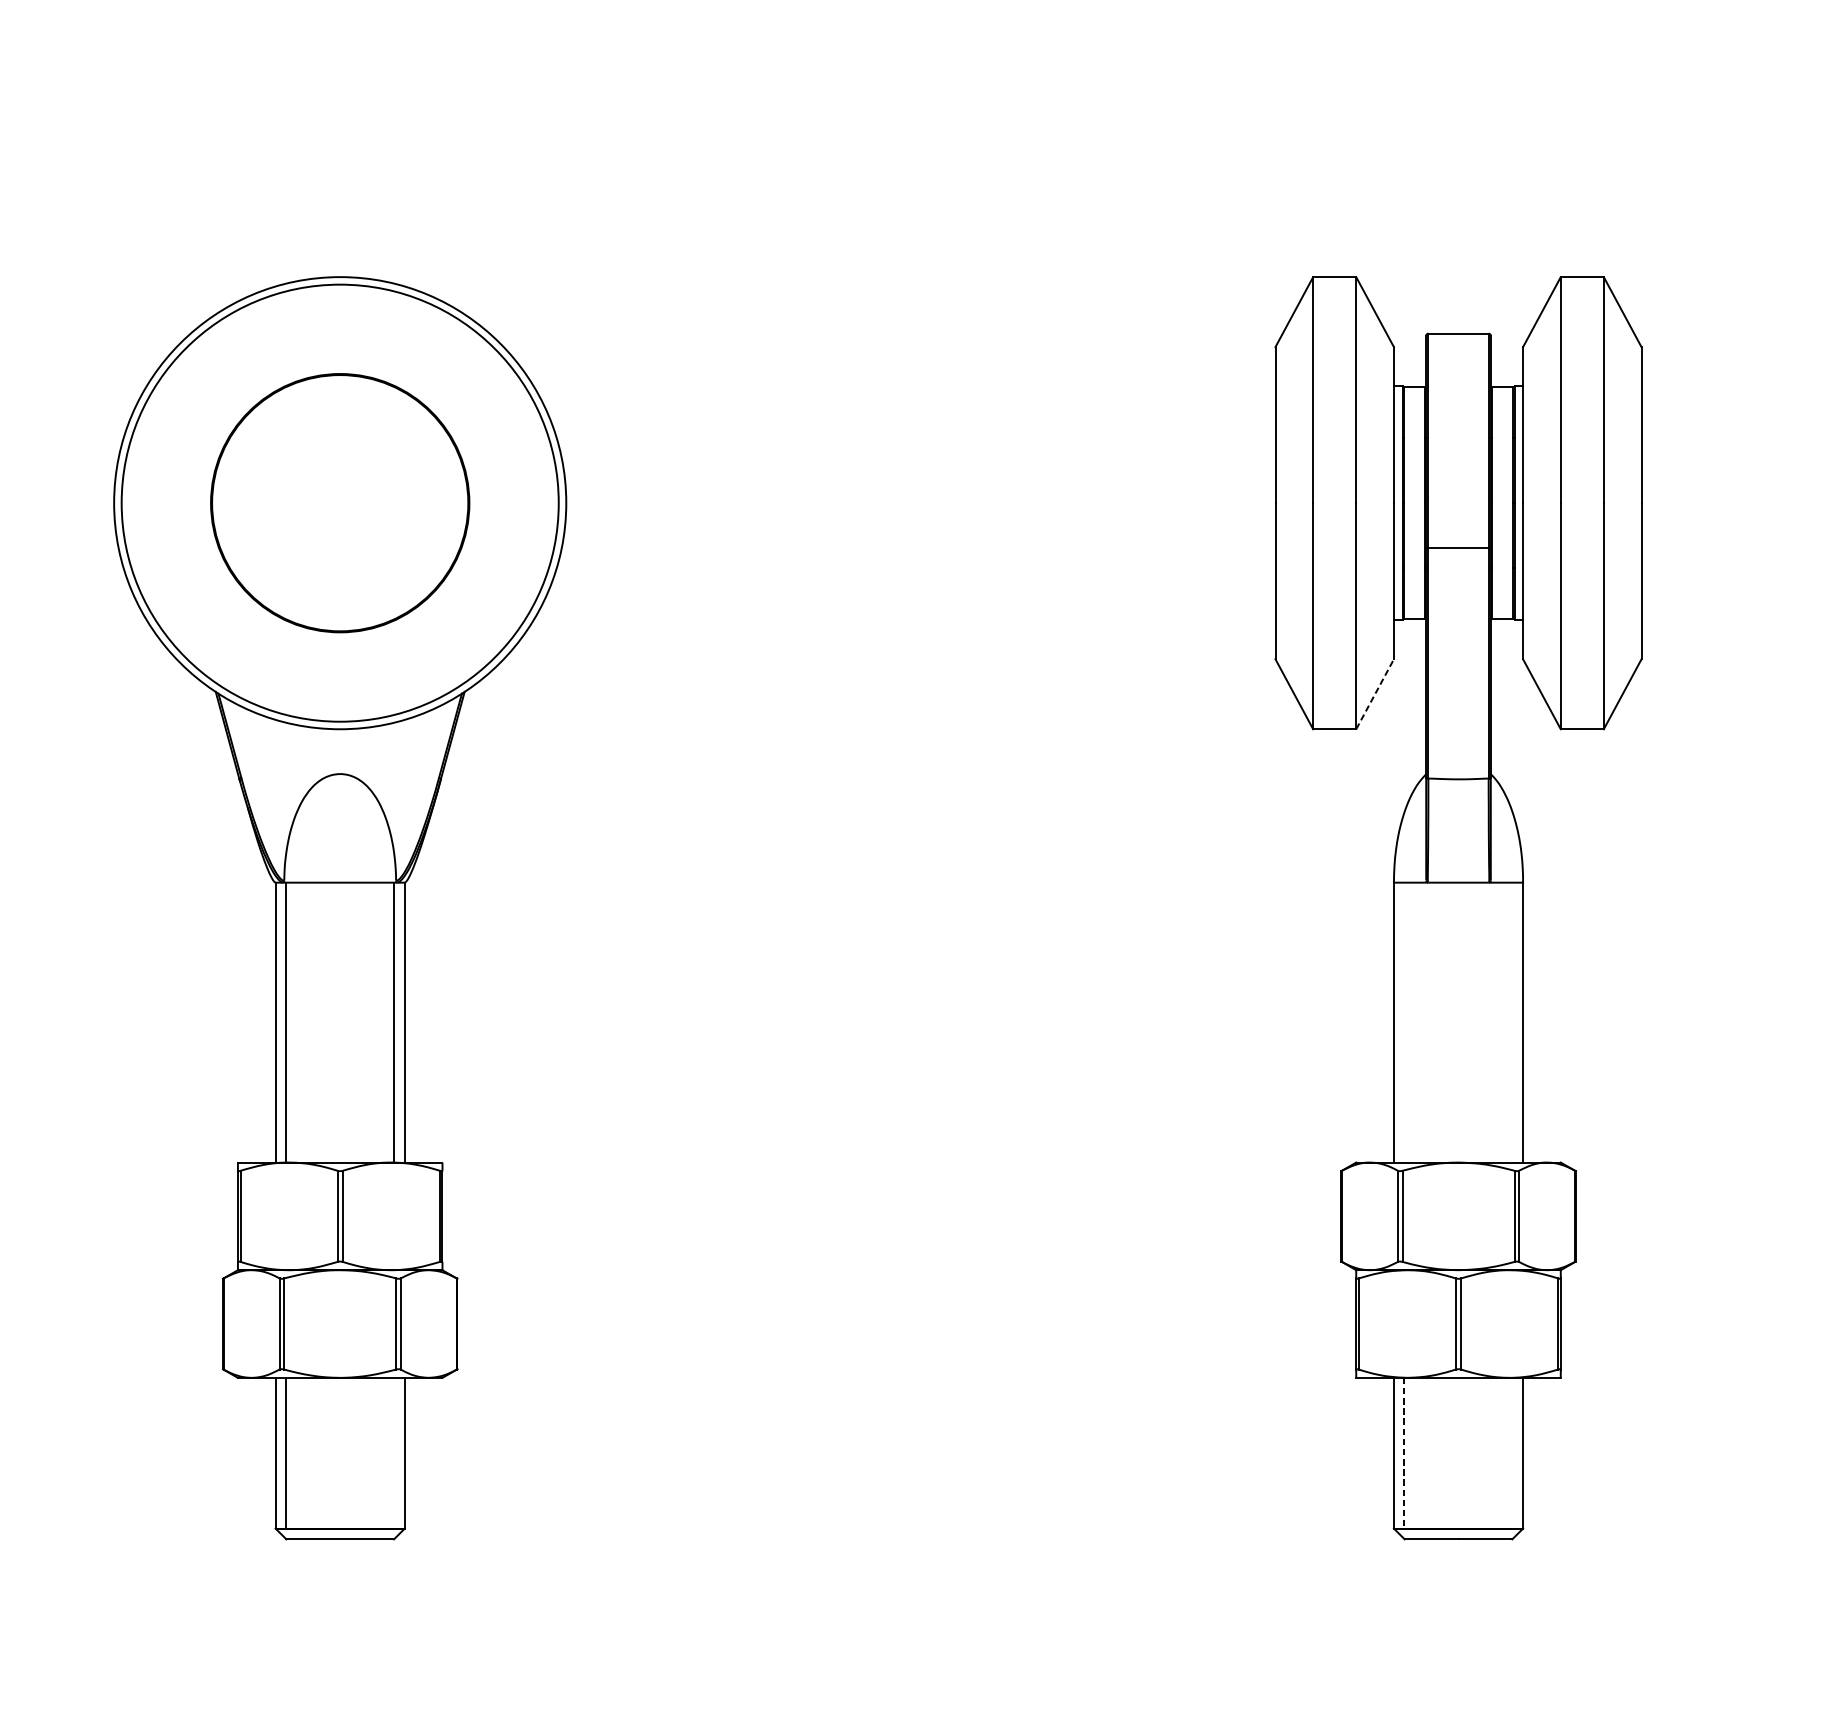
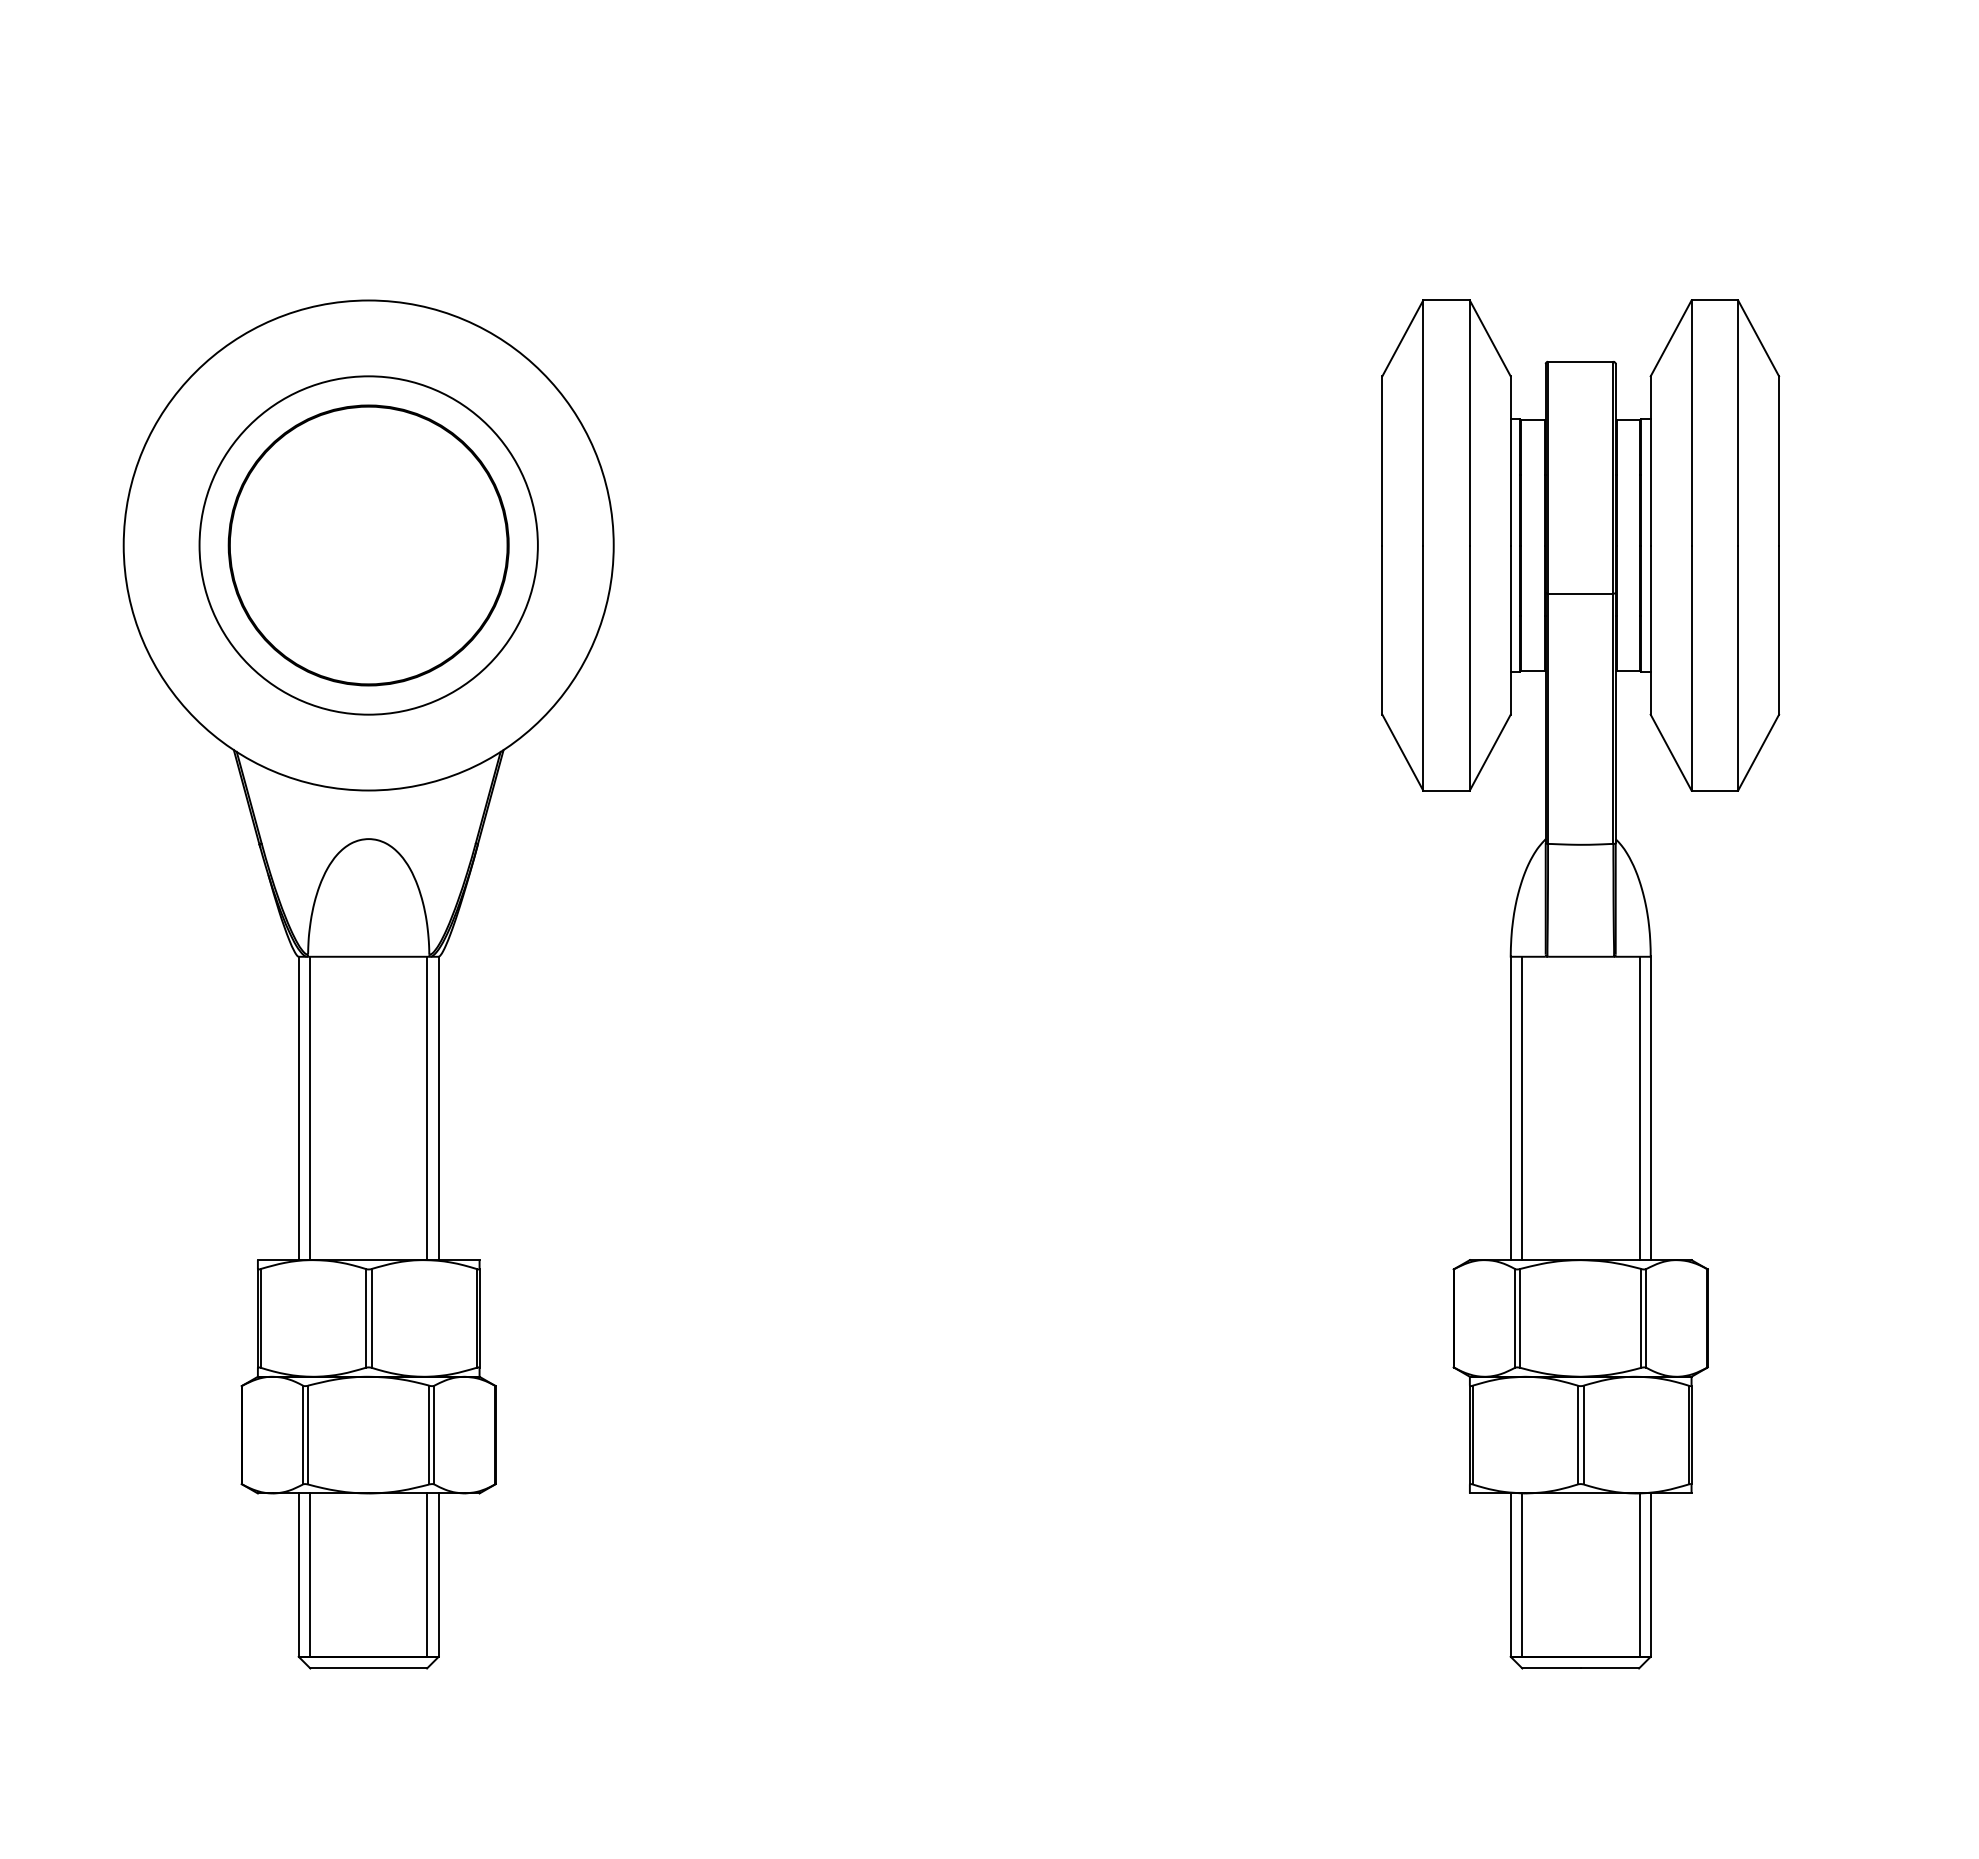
circle: (340, 503) -> (368, 545), size x0.71
line: (1375, 694) -> (1490, 752), dashed -> solid
line: (1404, 1022) -> (1522, 1108), added
line: (1512, 1022) -> (1639, 1108), added
line: (394, 1452) -> (427, 1574), added
line: (1512, 1452) -> (1639, 1574), added
line: (1404, 1453) -> (1522, 1575), dashed -> solid

